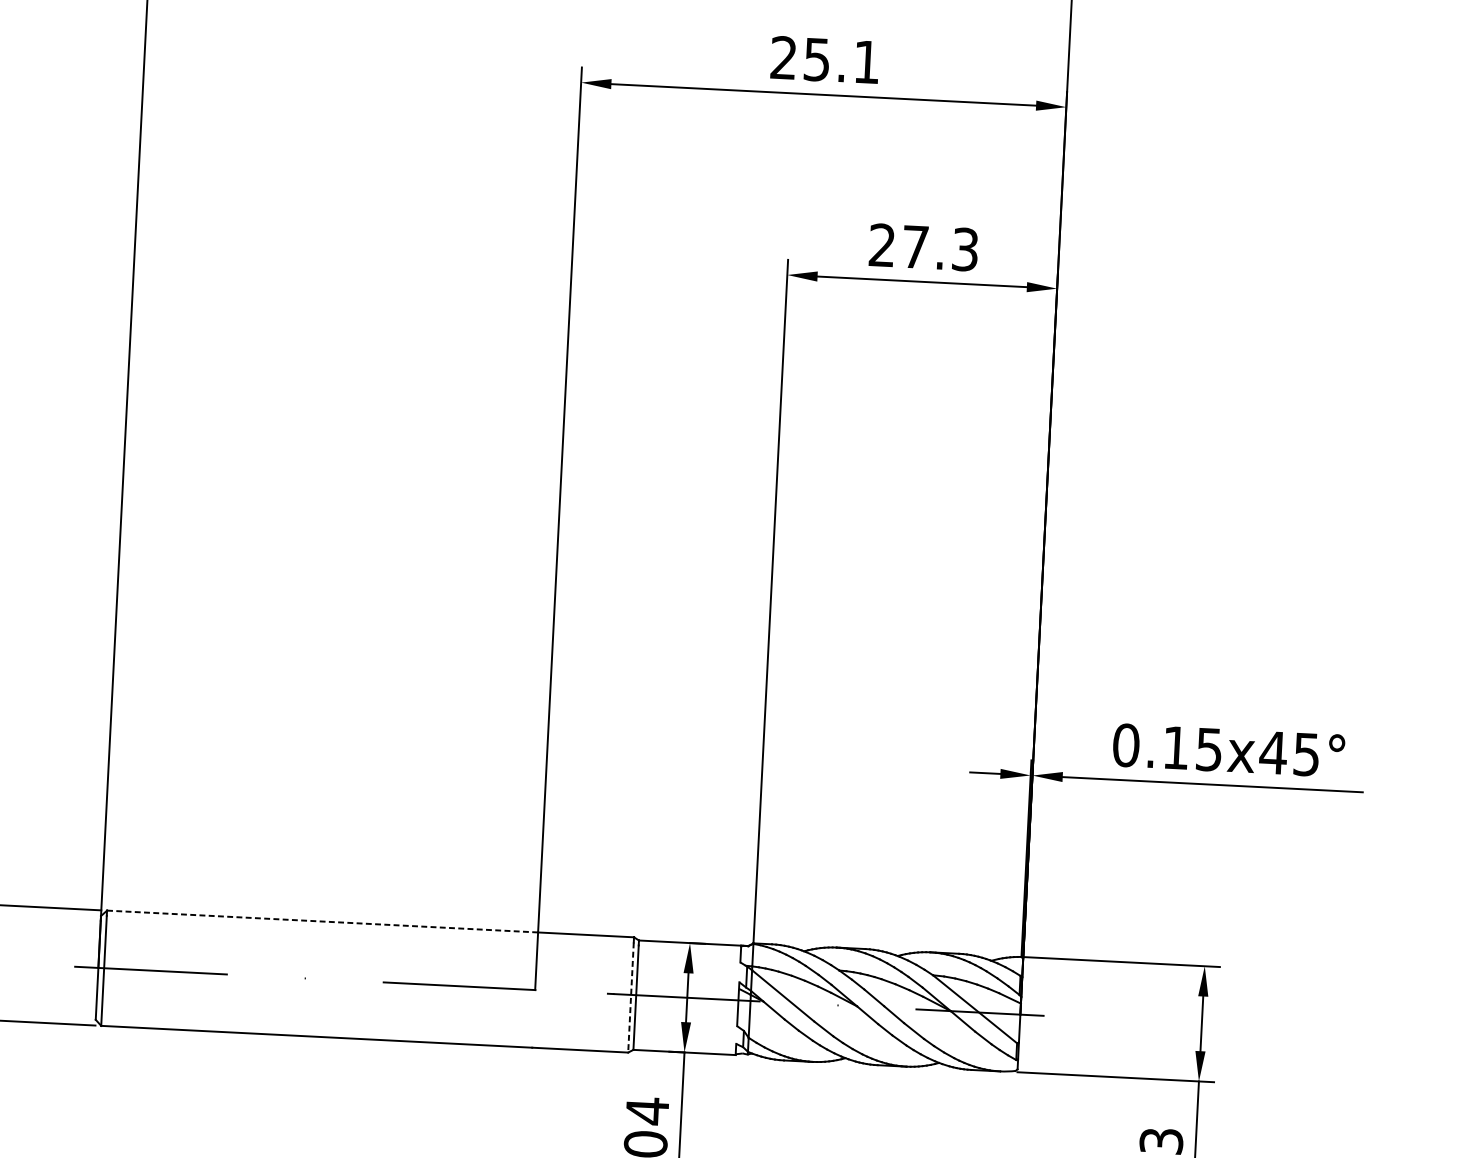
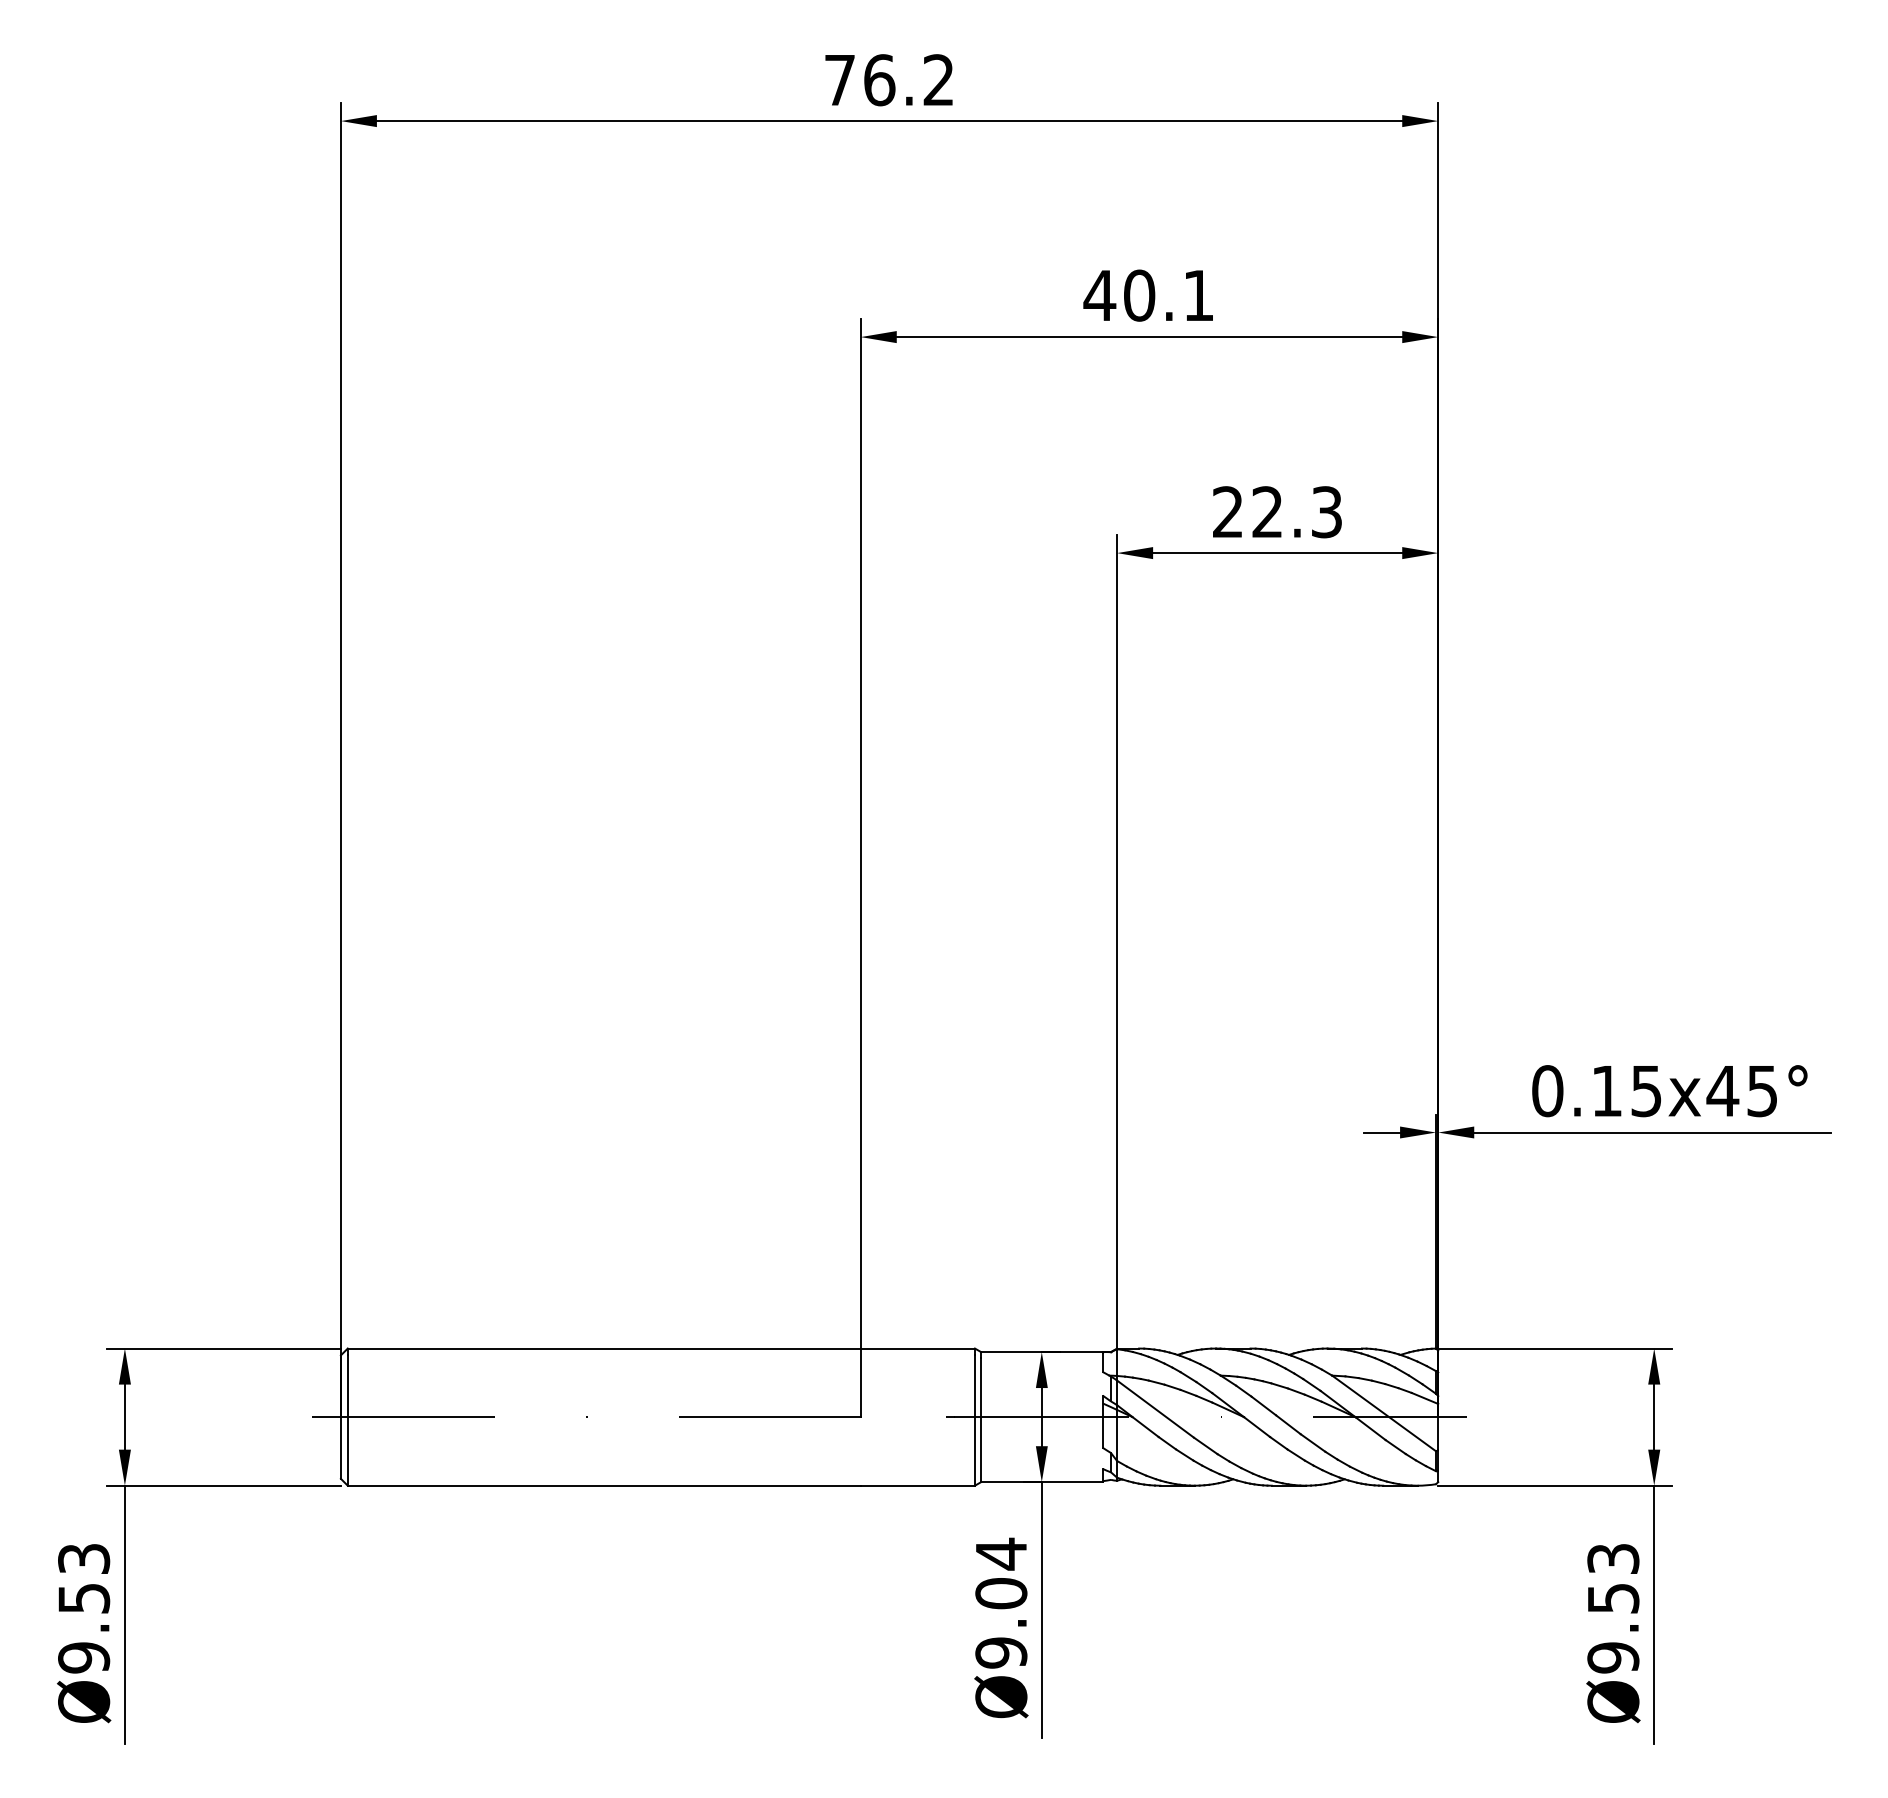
text: (800, 58) -> (1119, 295), 25.1 -> 40.1
text: (915, 246) -> (1267, 511), 27.3 -> 22.3
line: (321, 921) -> (603, 1348), dashed -> solid
line: (630, 997) -> (974, 1420), dashed -> solid

